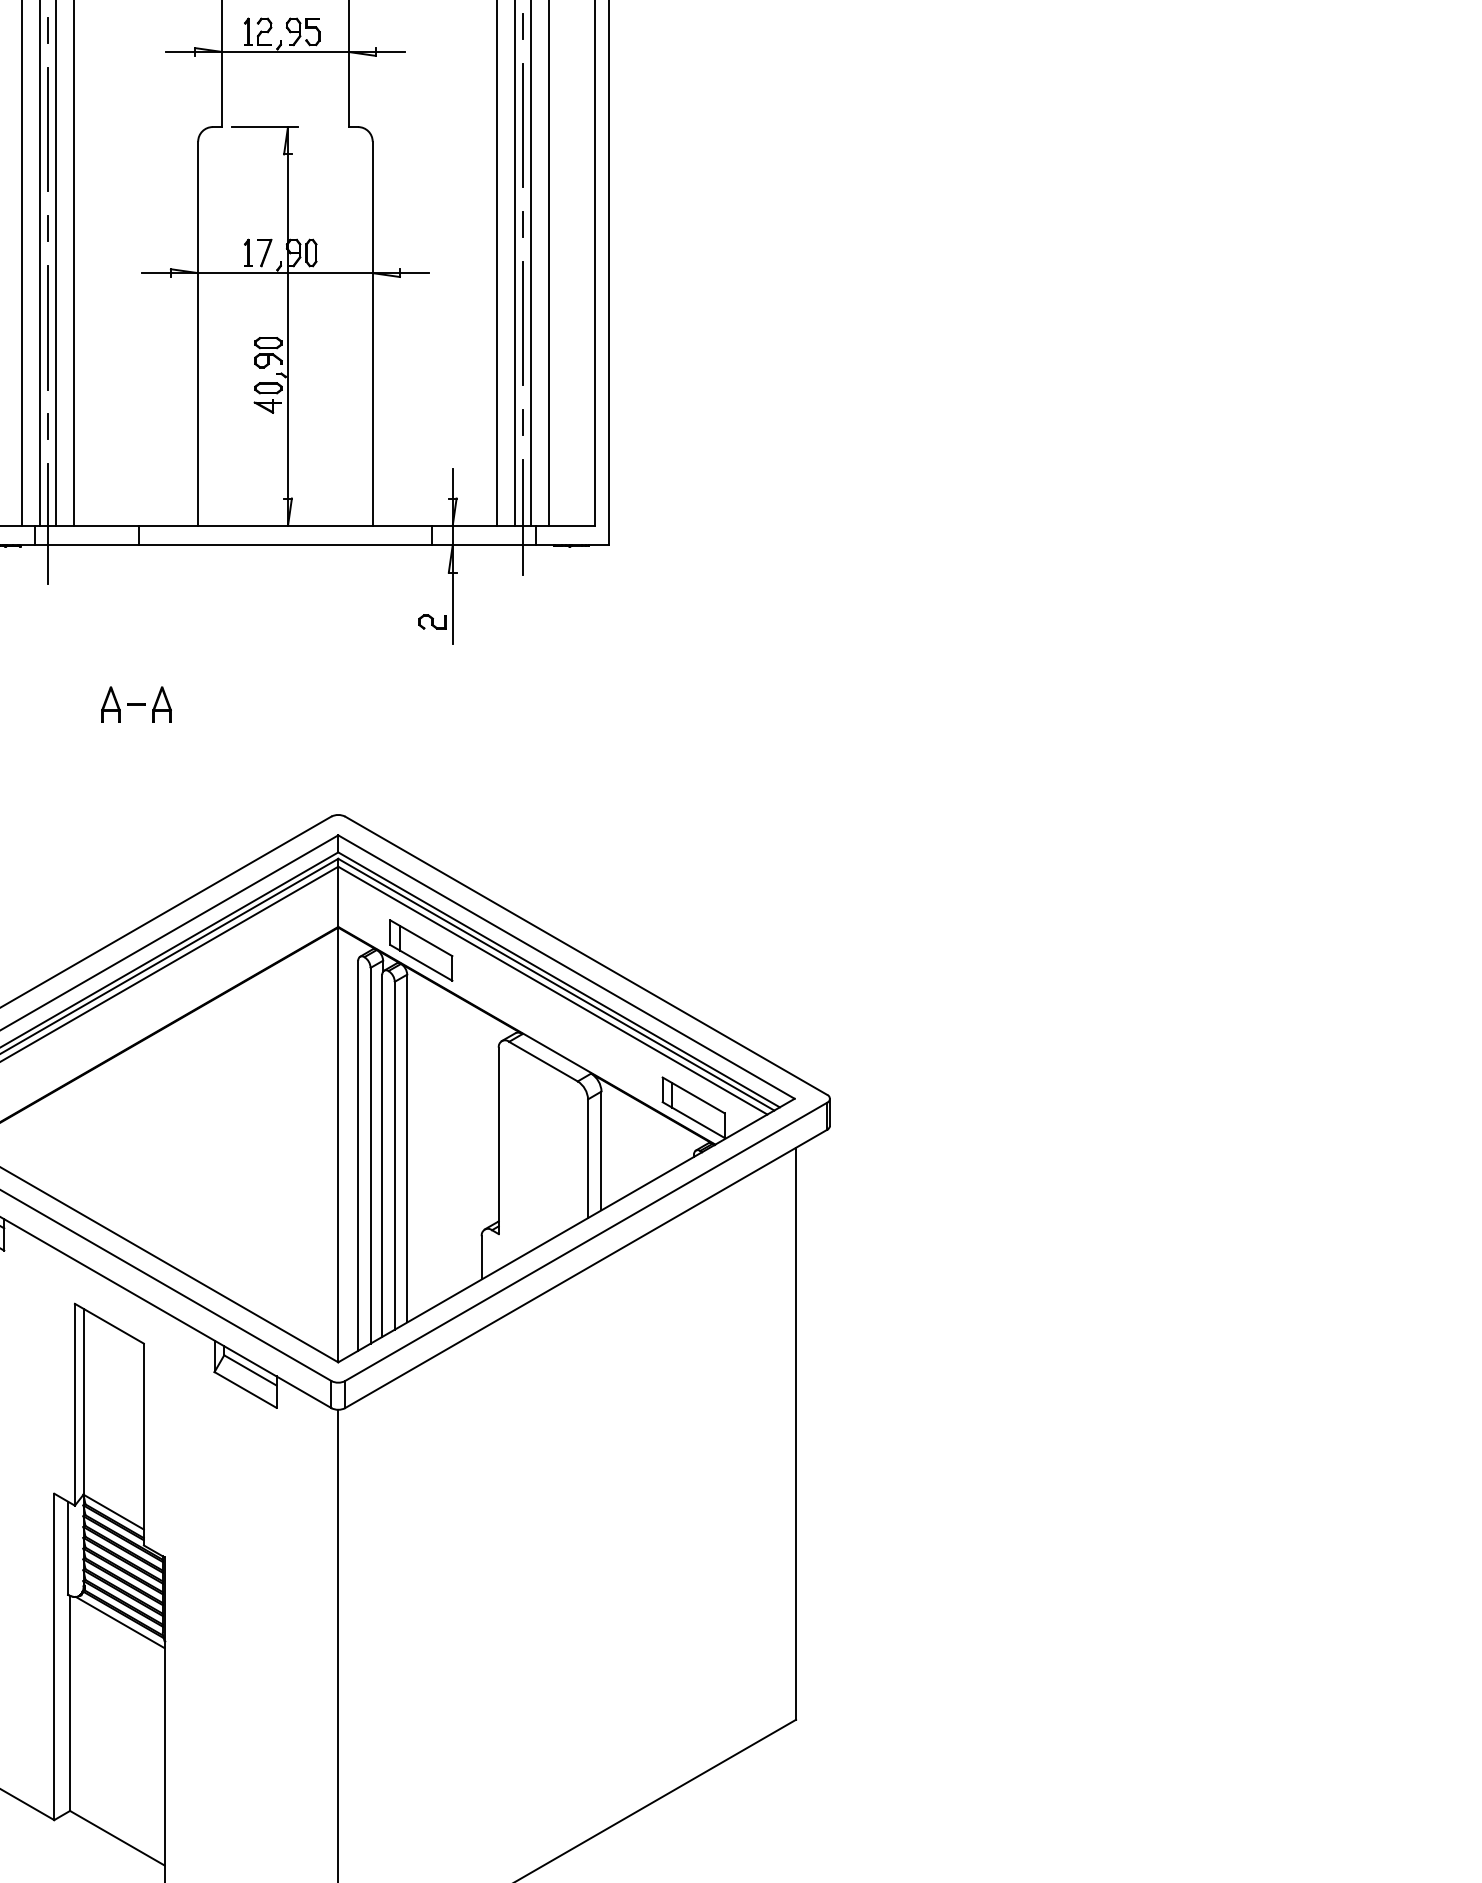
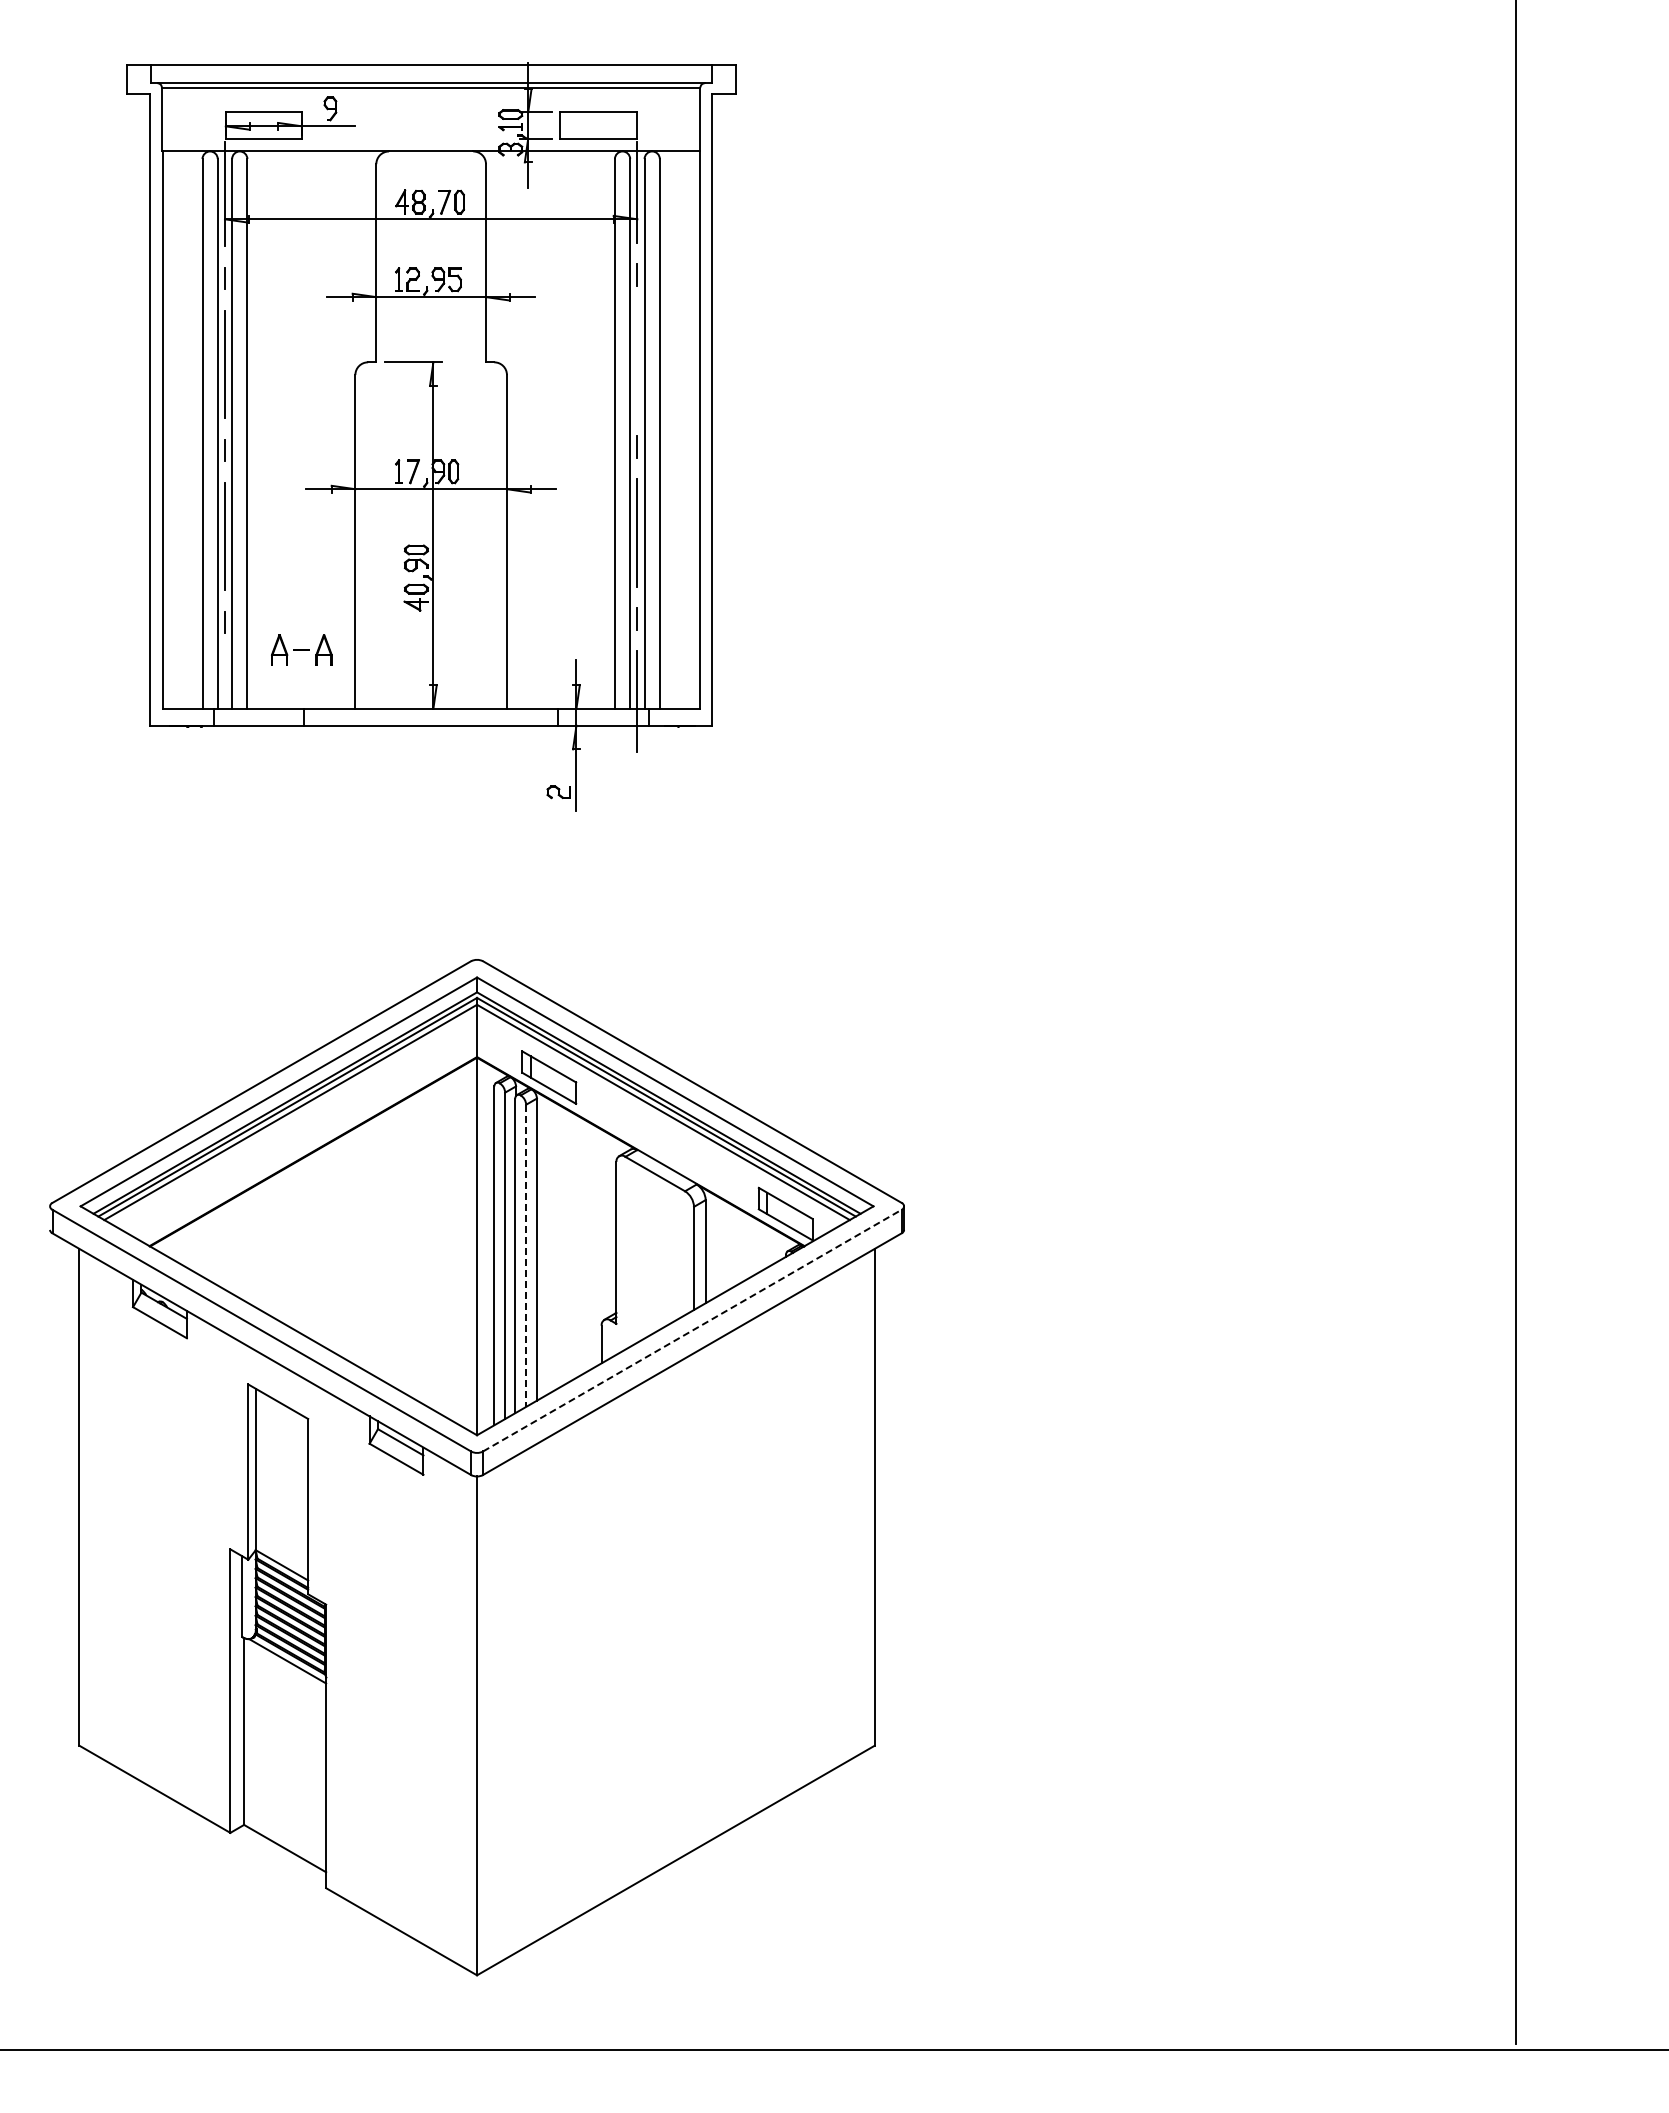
line: (522, 124) -> (637, 360), removed
line: (47, 523) -> (224, 706), removed
part: (136, 704) -> (301, 649), moved
line: (395, 1156) -> (526, 1256), solid -> dashed
line: (586, 1241) -> (692, 1330), solid -> dashed

